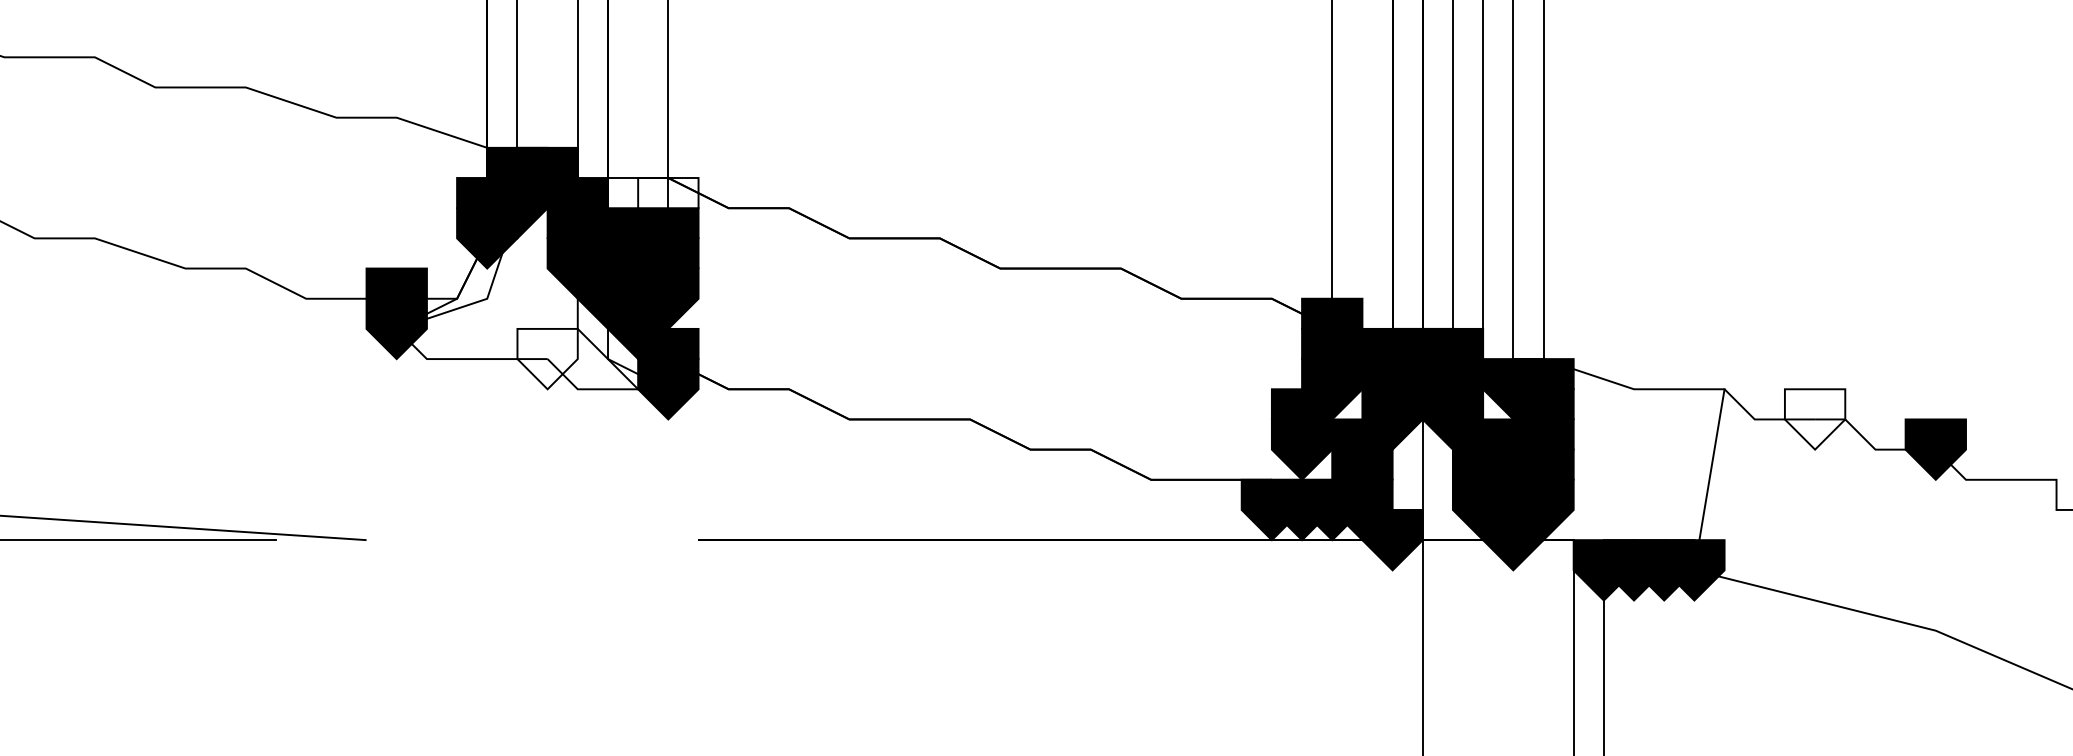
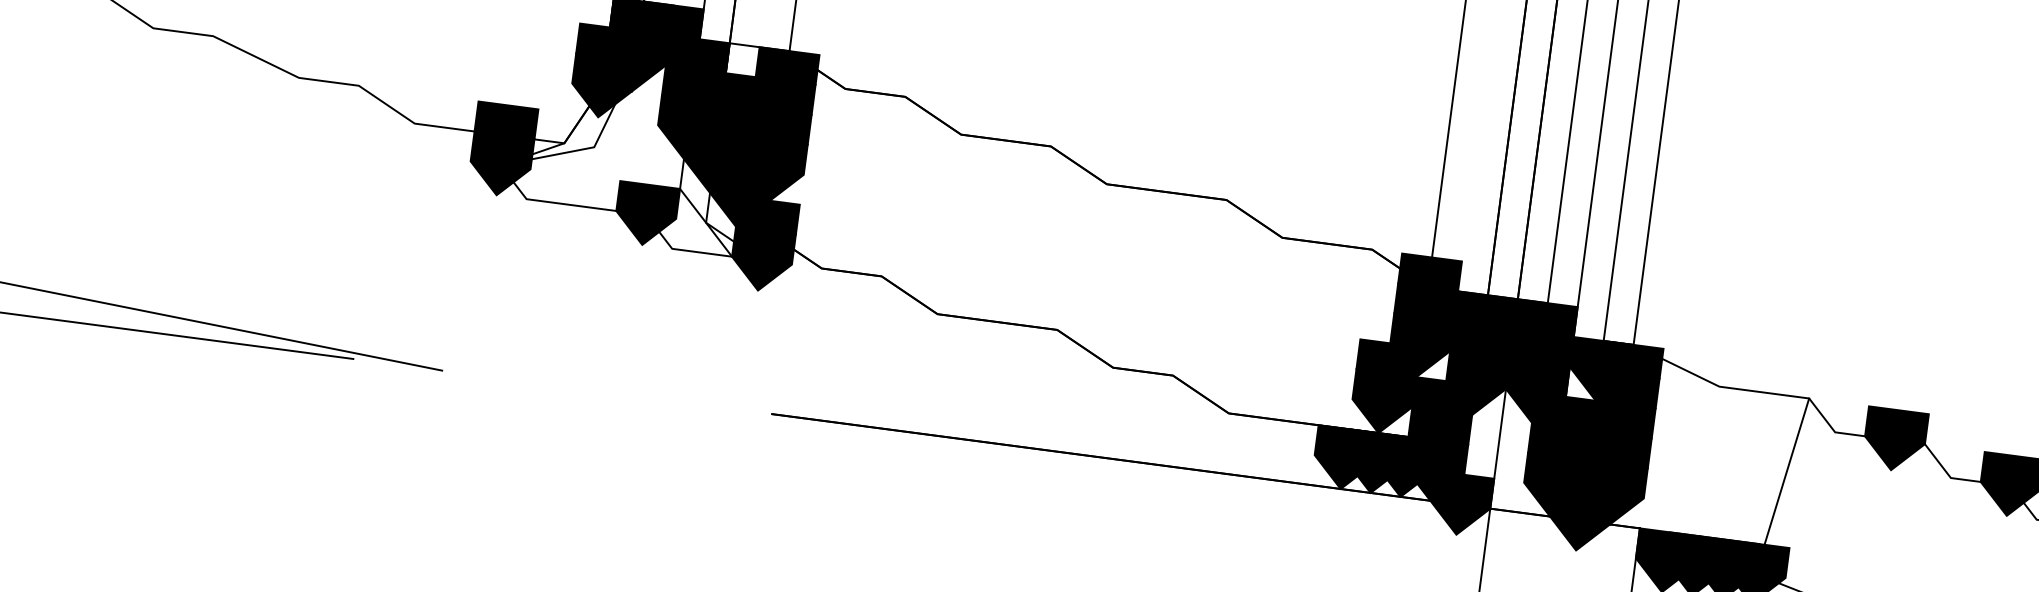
fill: (668, 208) -> (785, 81), added
fill: (547, 358) -> (646, 214), added
fill: (1814, 419) -> (1894, 440), added

